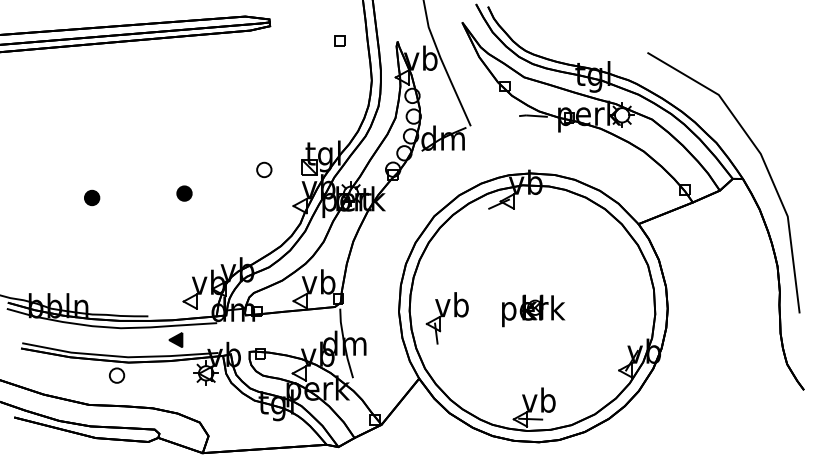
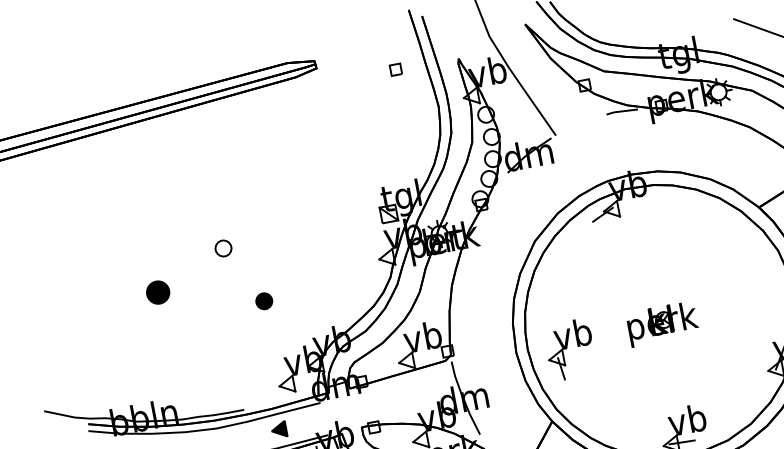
part: (264, 169) -> (223, 247), moved
part: (184, 193) -> (264, 301), moved
part: (92, 197) -> (158, 291), size x1.4

